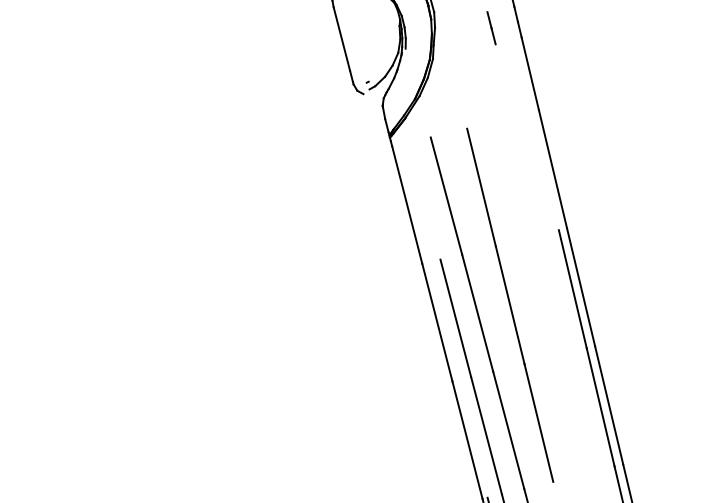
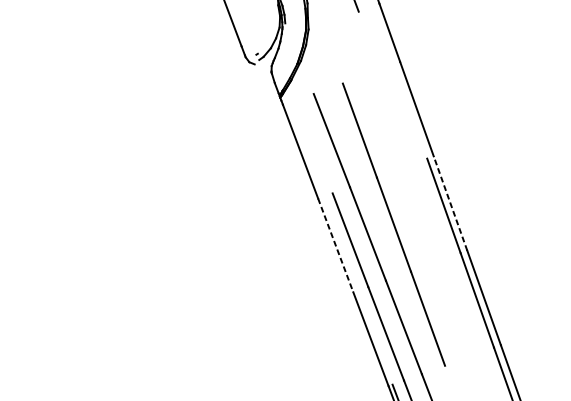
line: (581, 287) -> (450, 203), solid -> dashed
line: (437, 322) -> (335, 245), solid -> dashed

